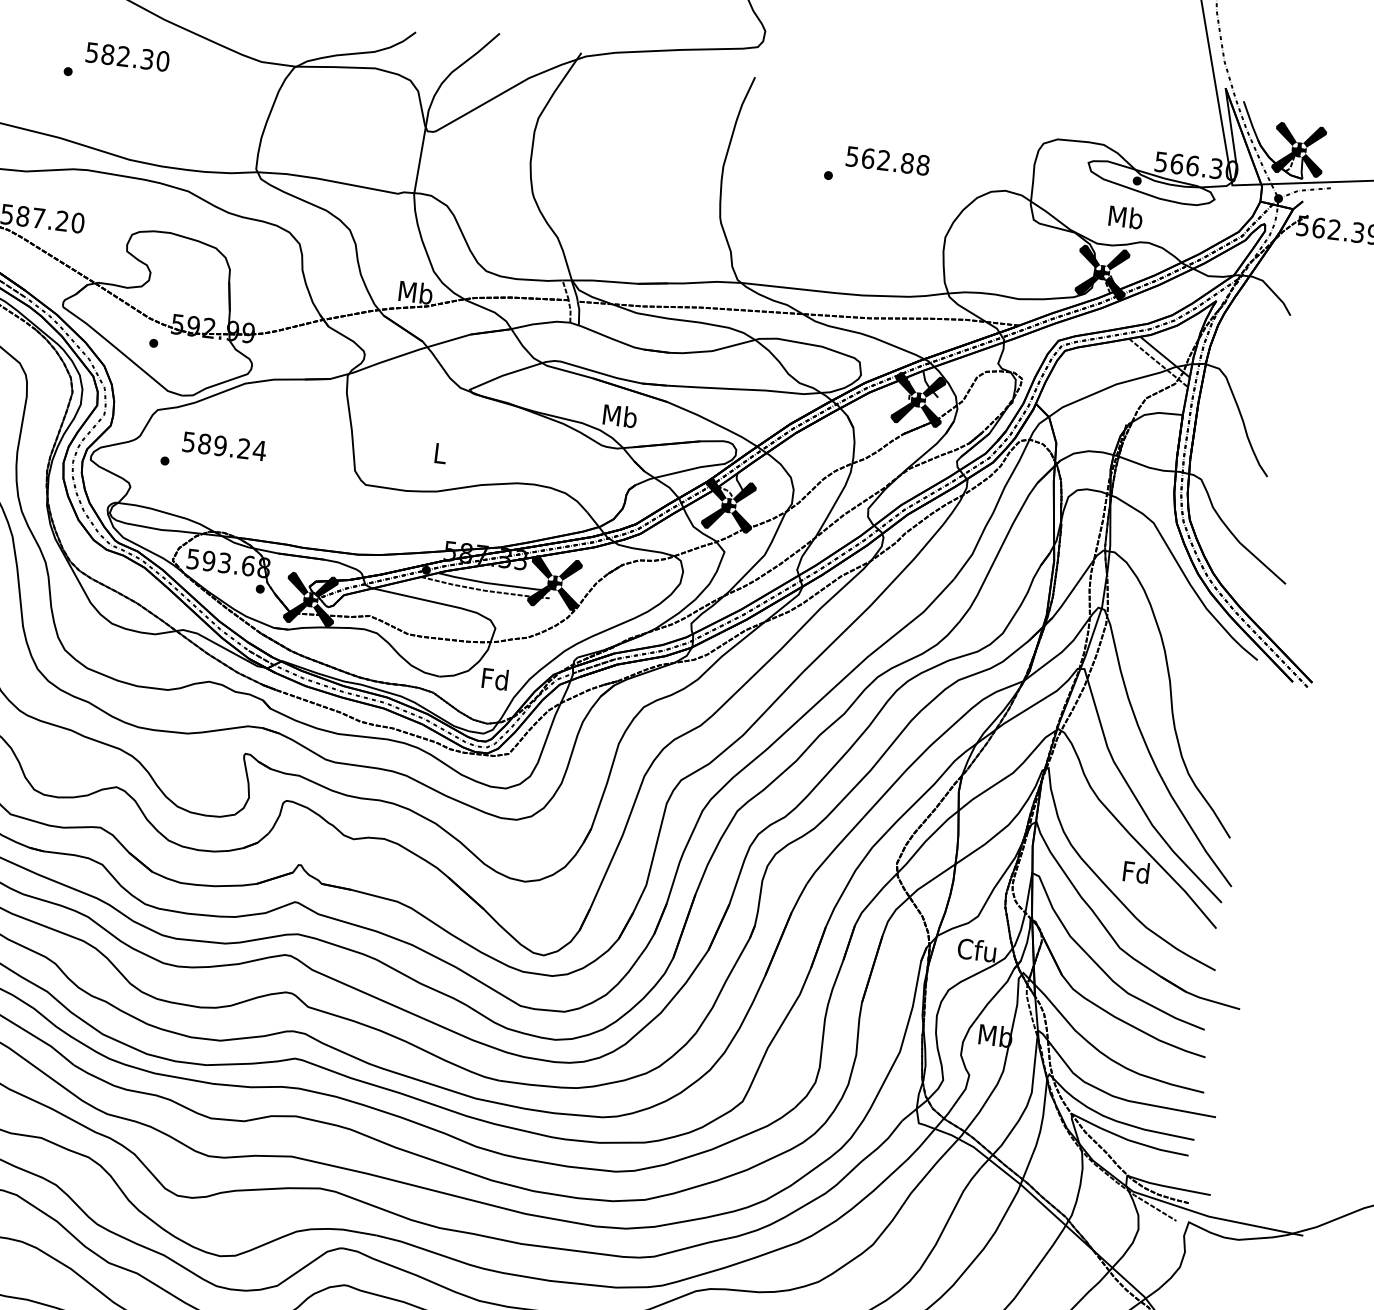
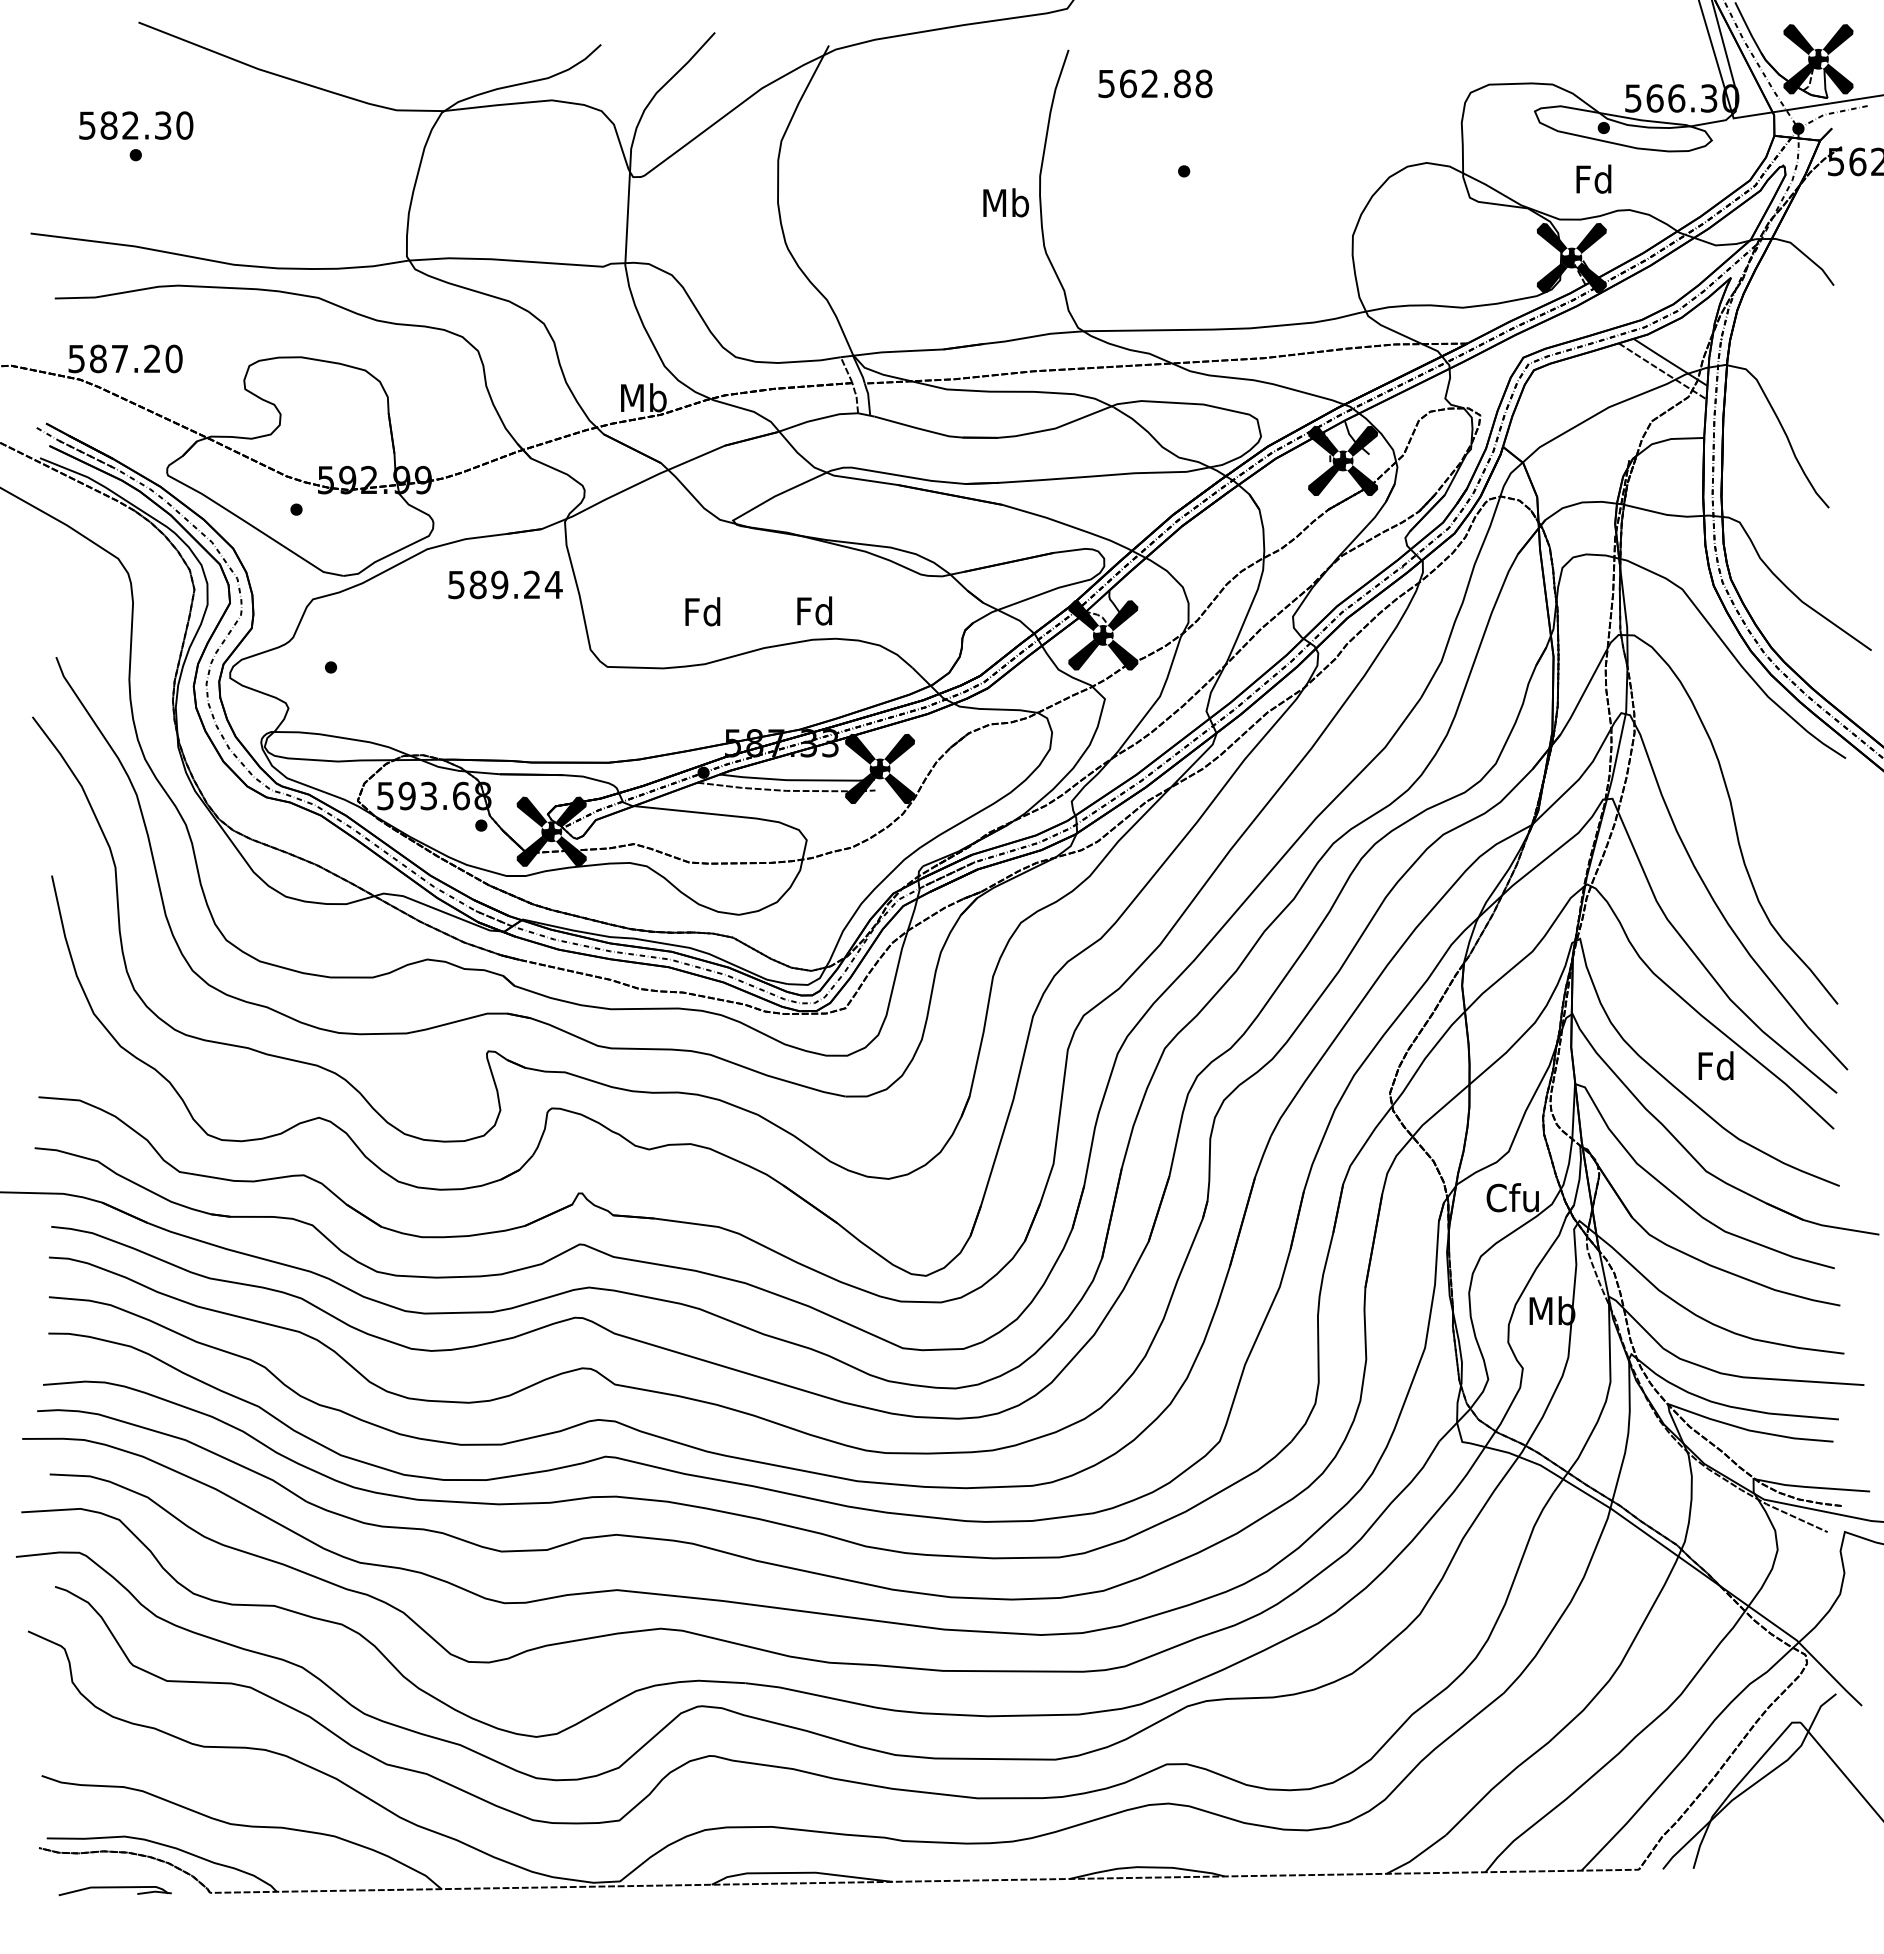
text: (127, 57) -> (136, 125), moved
text: (888, 160) -> (1155, 83), moved
text: (1125, 216) -> (1594, 178), Mb -> Fd
text: (620, 415) -> (1006, 202), moved
text: (224, 446) -> (505, 584), moved
text: (439, 453) -> (702, 611), L -> Fd
text: (495, 678) -> (814, 610), moved

